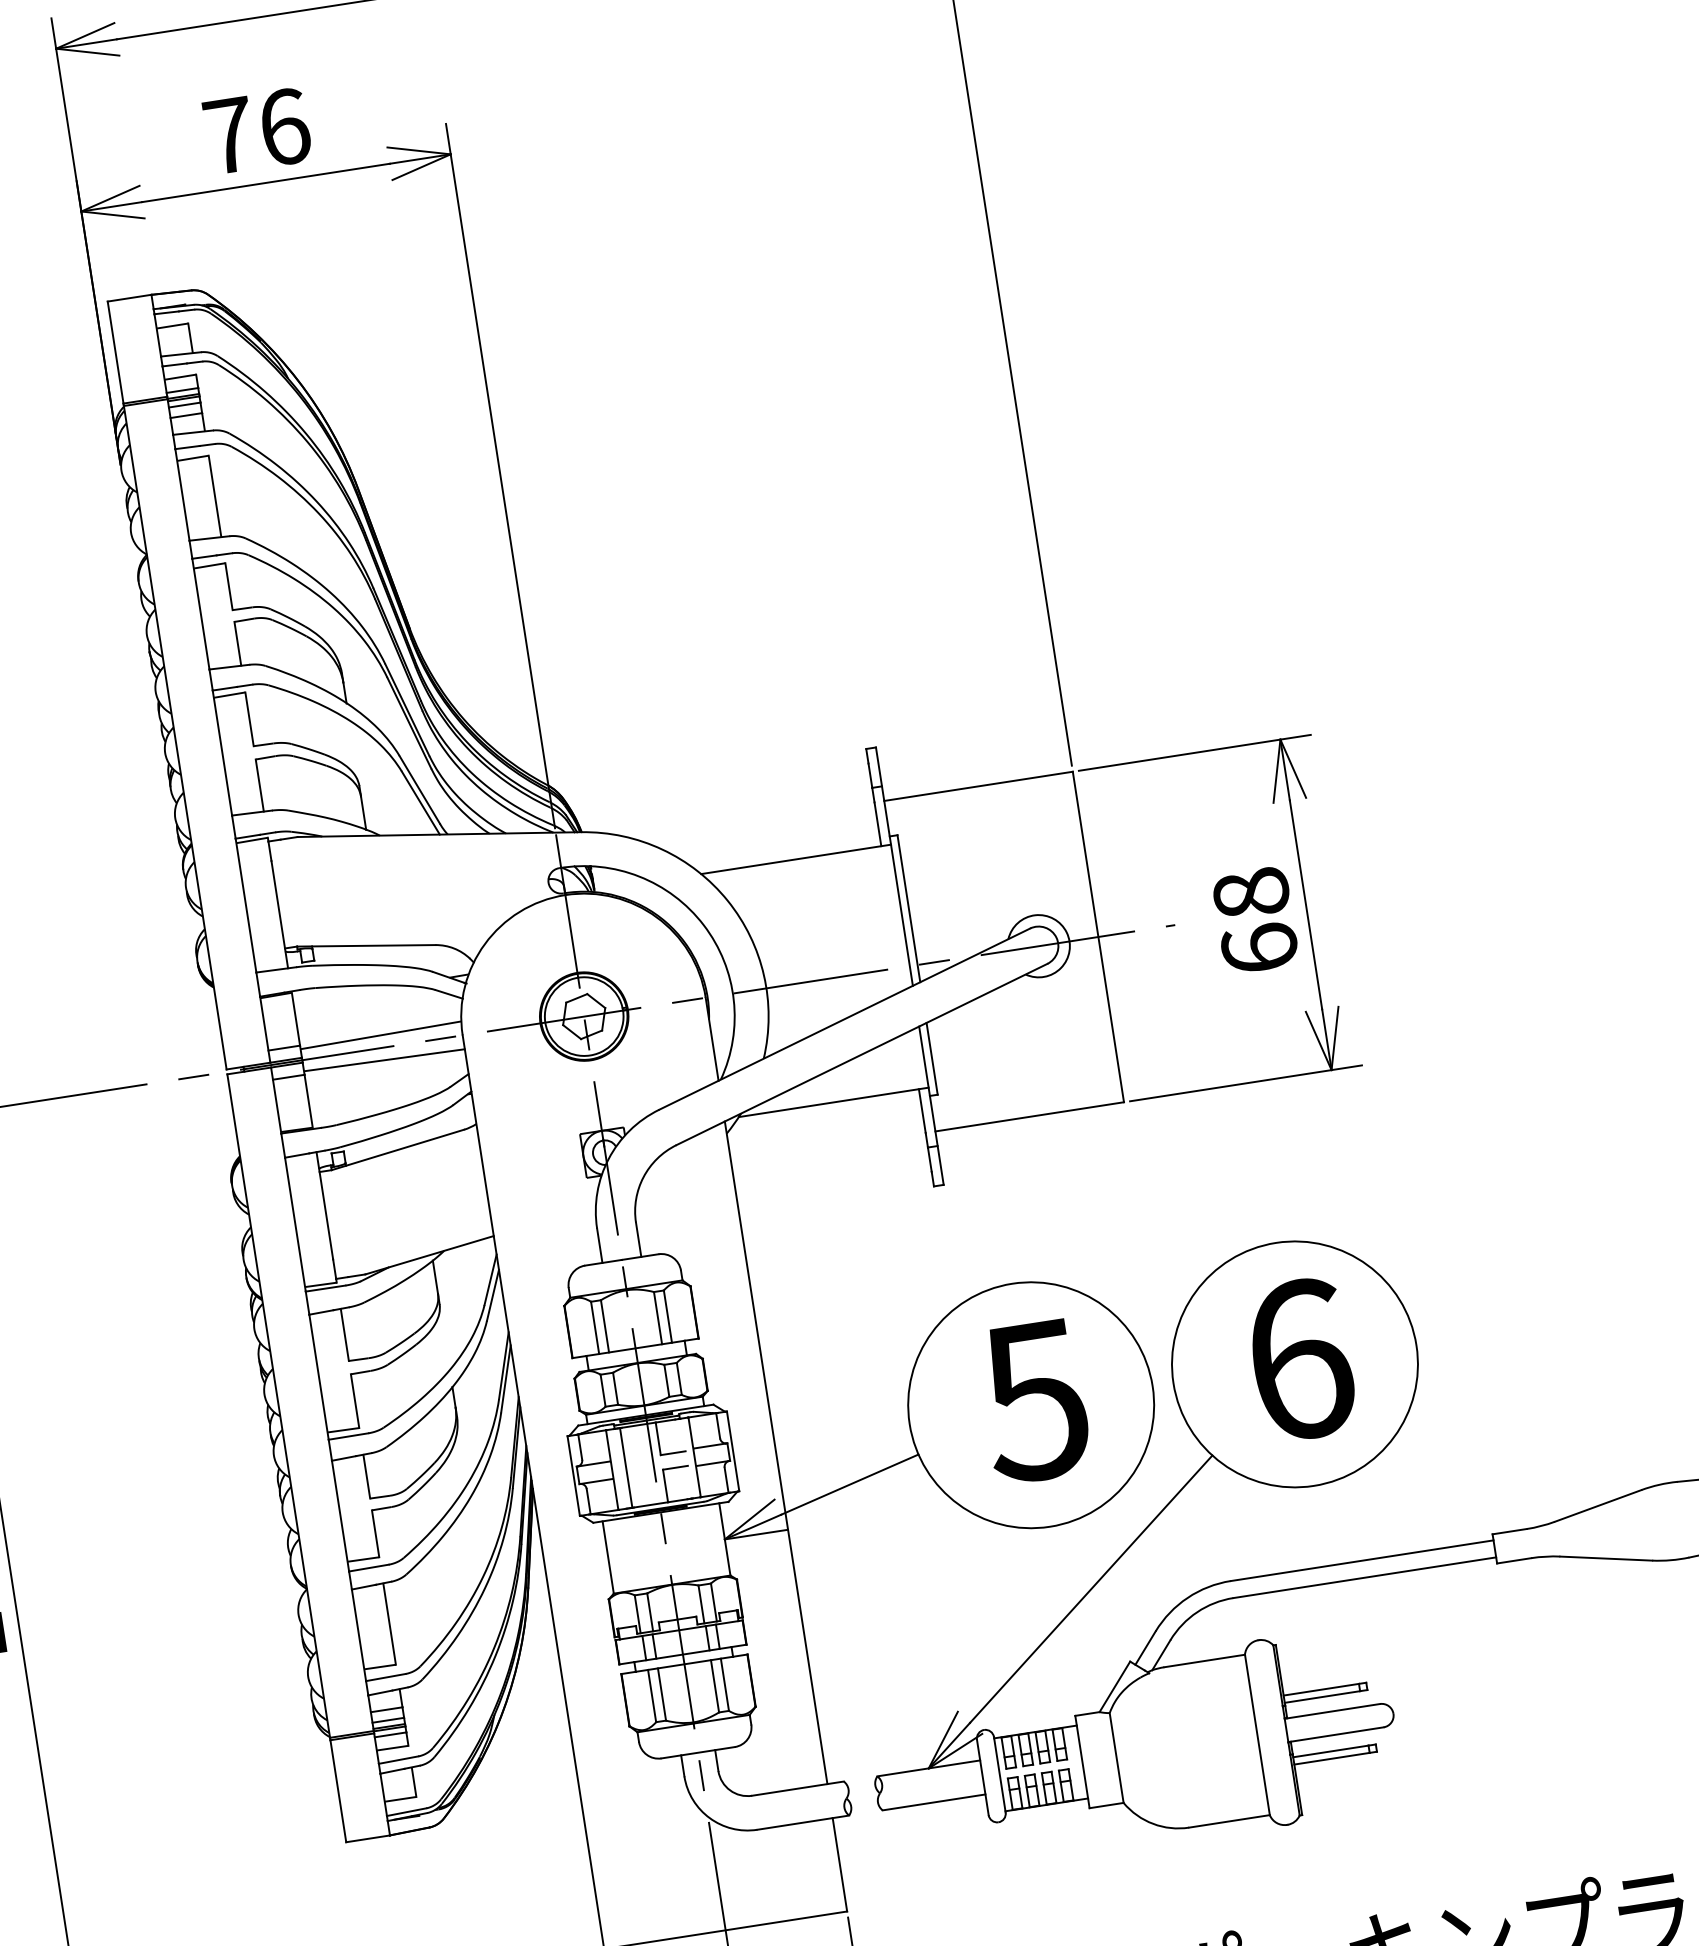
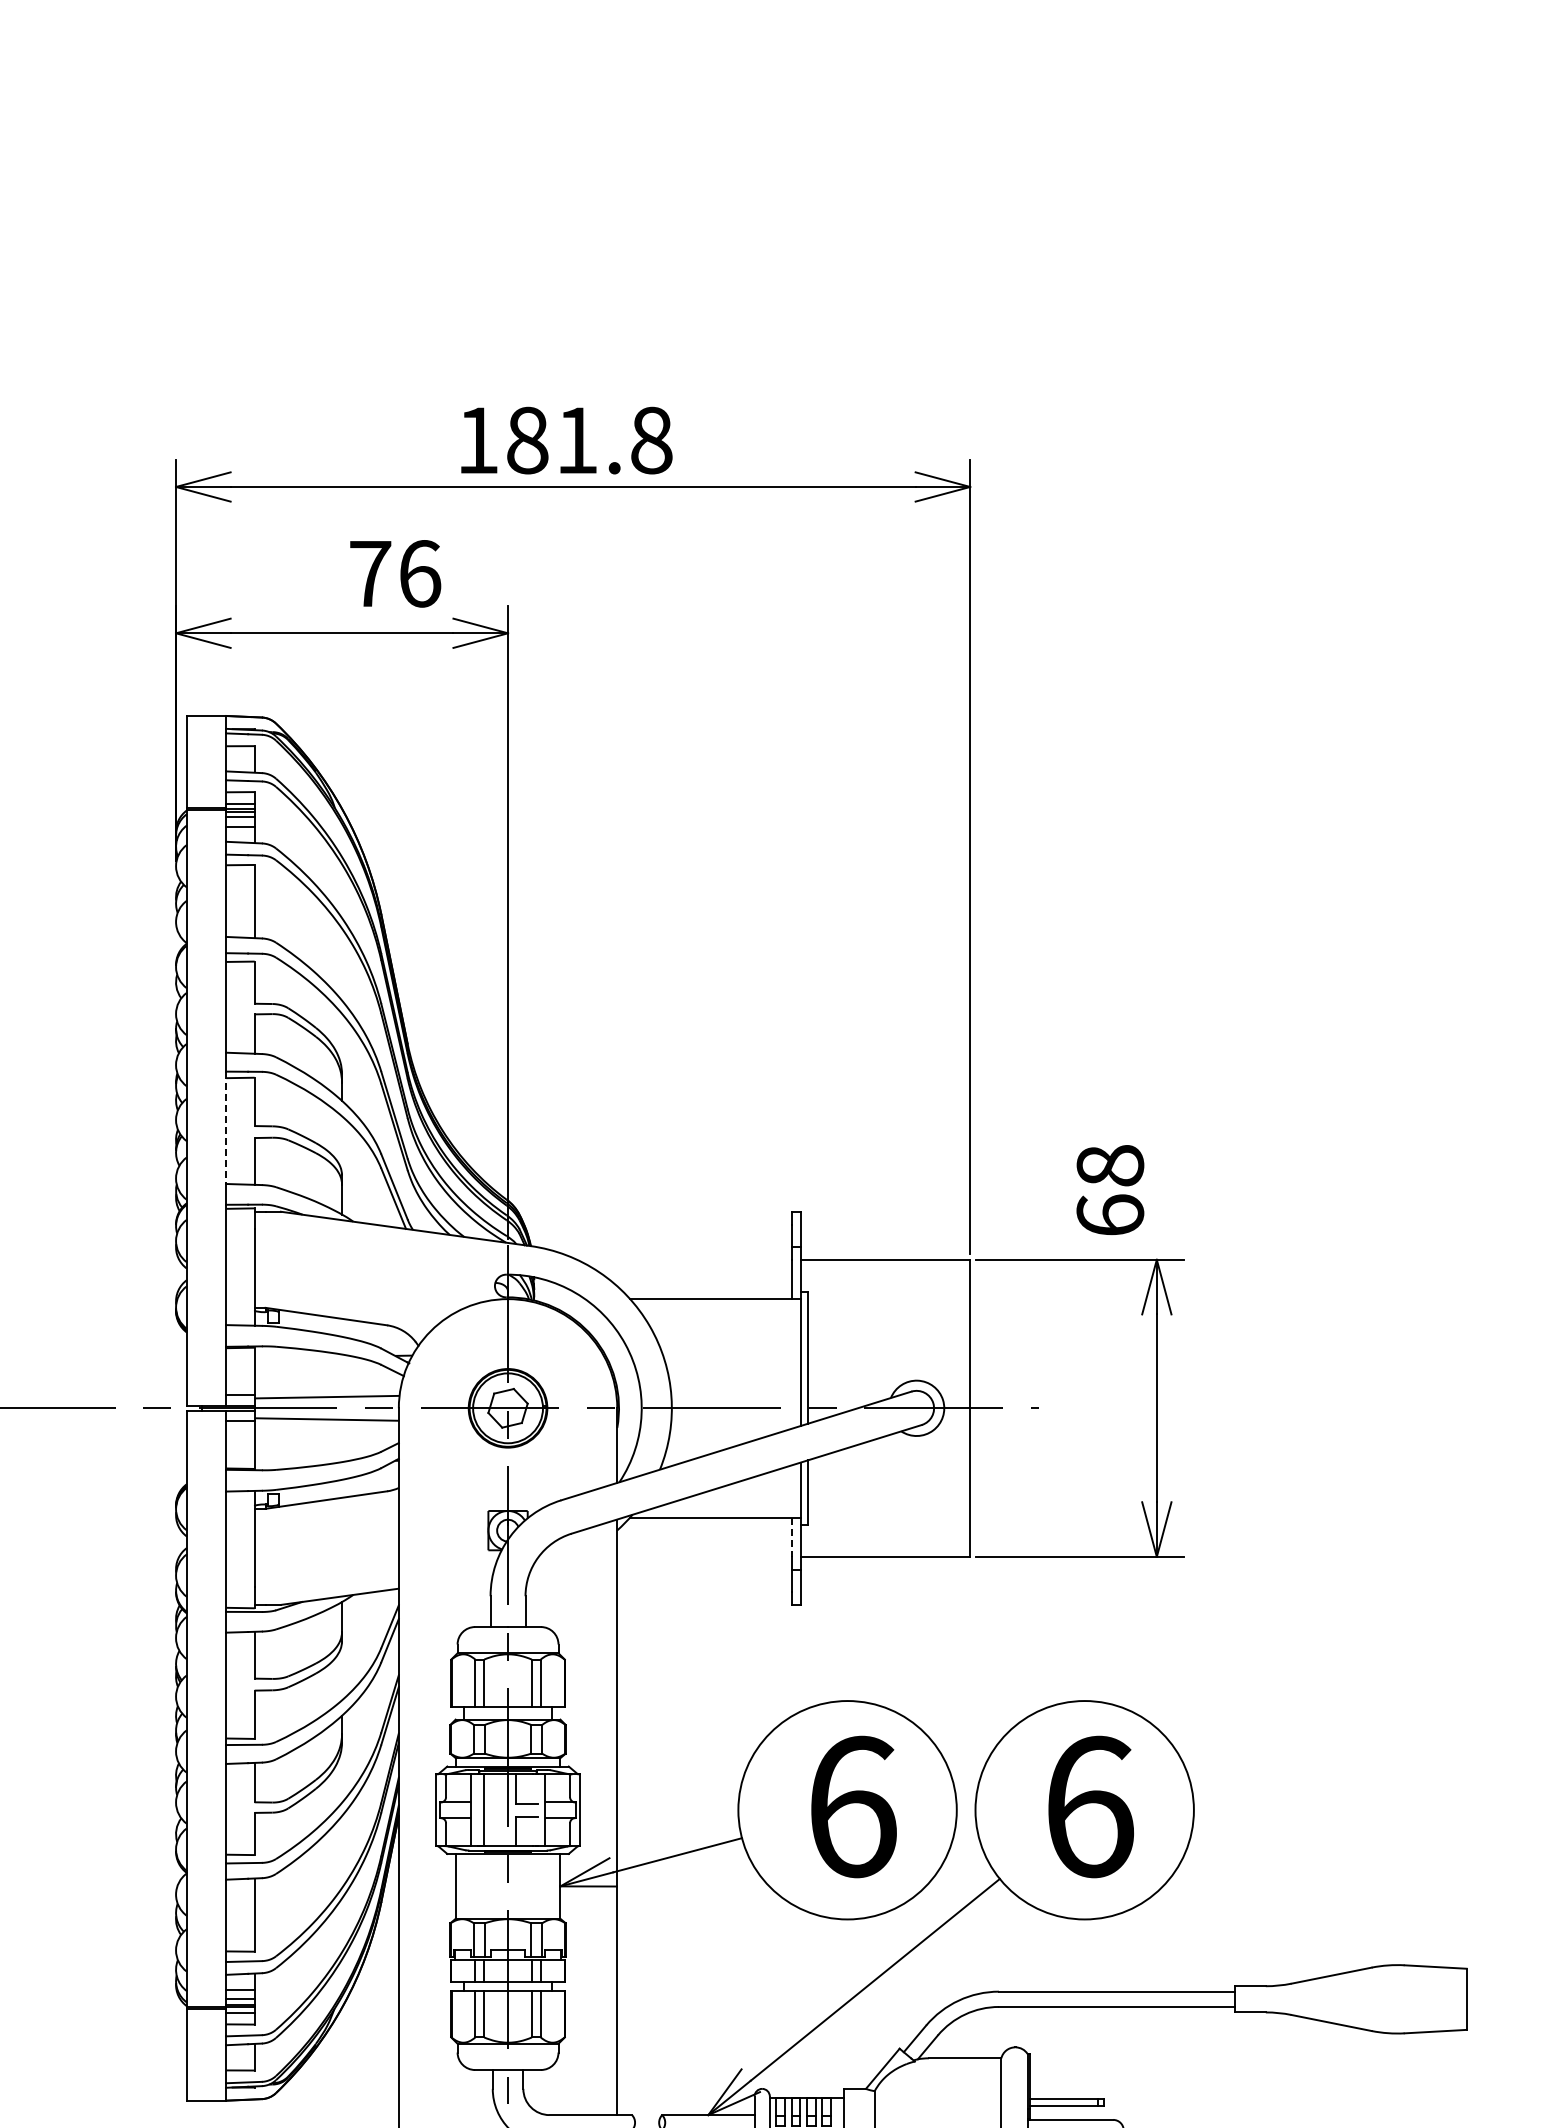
text: (257, 130) -> (395, 573), moved
line: (222, 753) -> (226, 1128), solid -> dashed
text: (1255, 919) -> (1110, 1189), moved
line: (922, 1111) -> (792, 1537), solid -> dashed
text: (1034, 1400) -> (851, 1806), 5 -> 6

